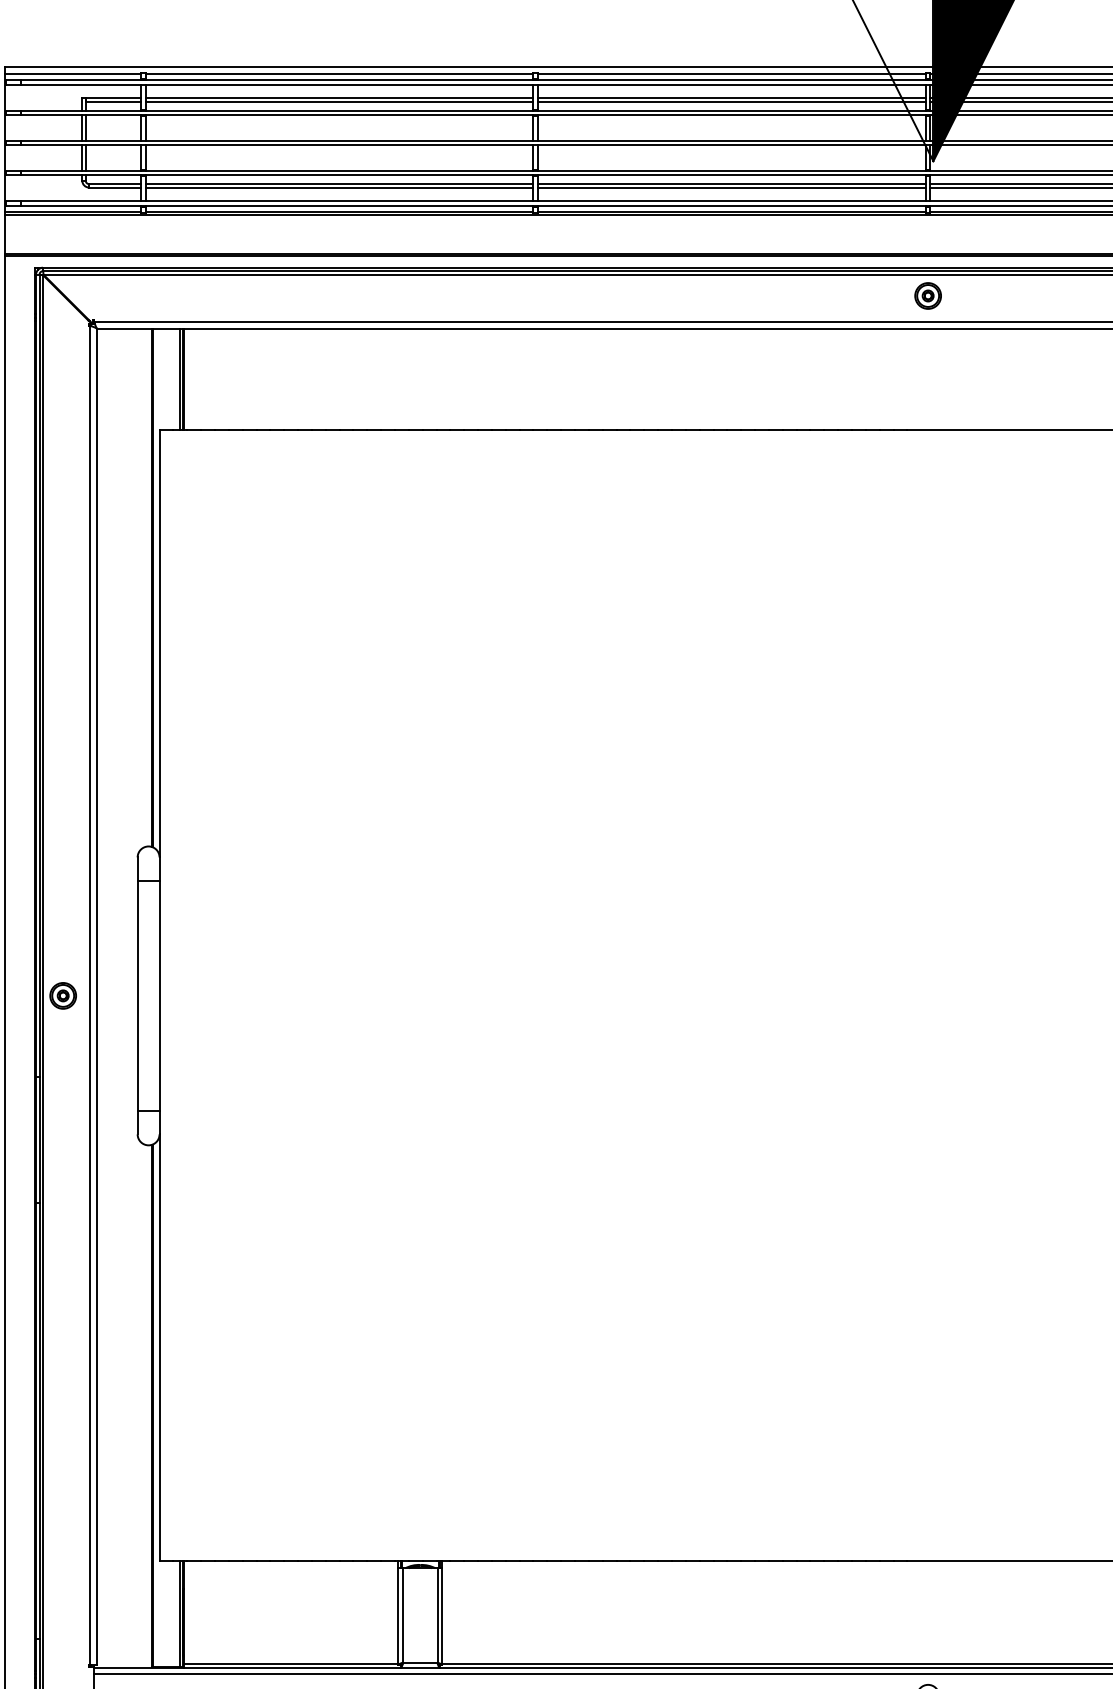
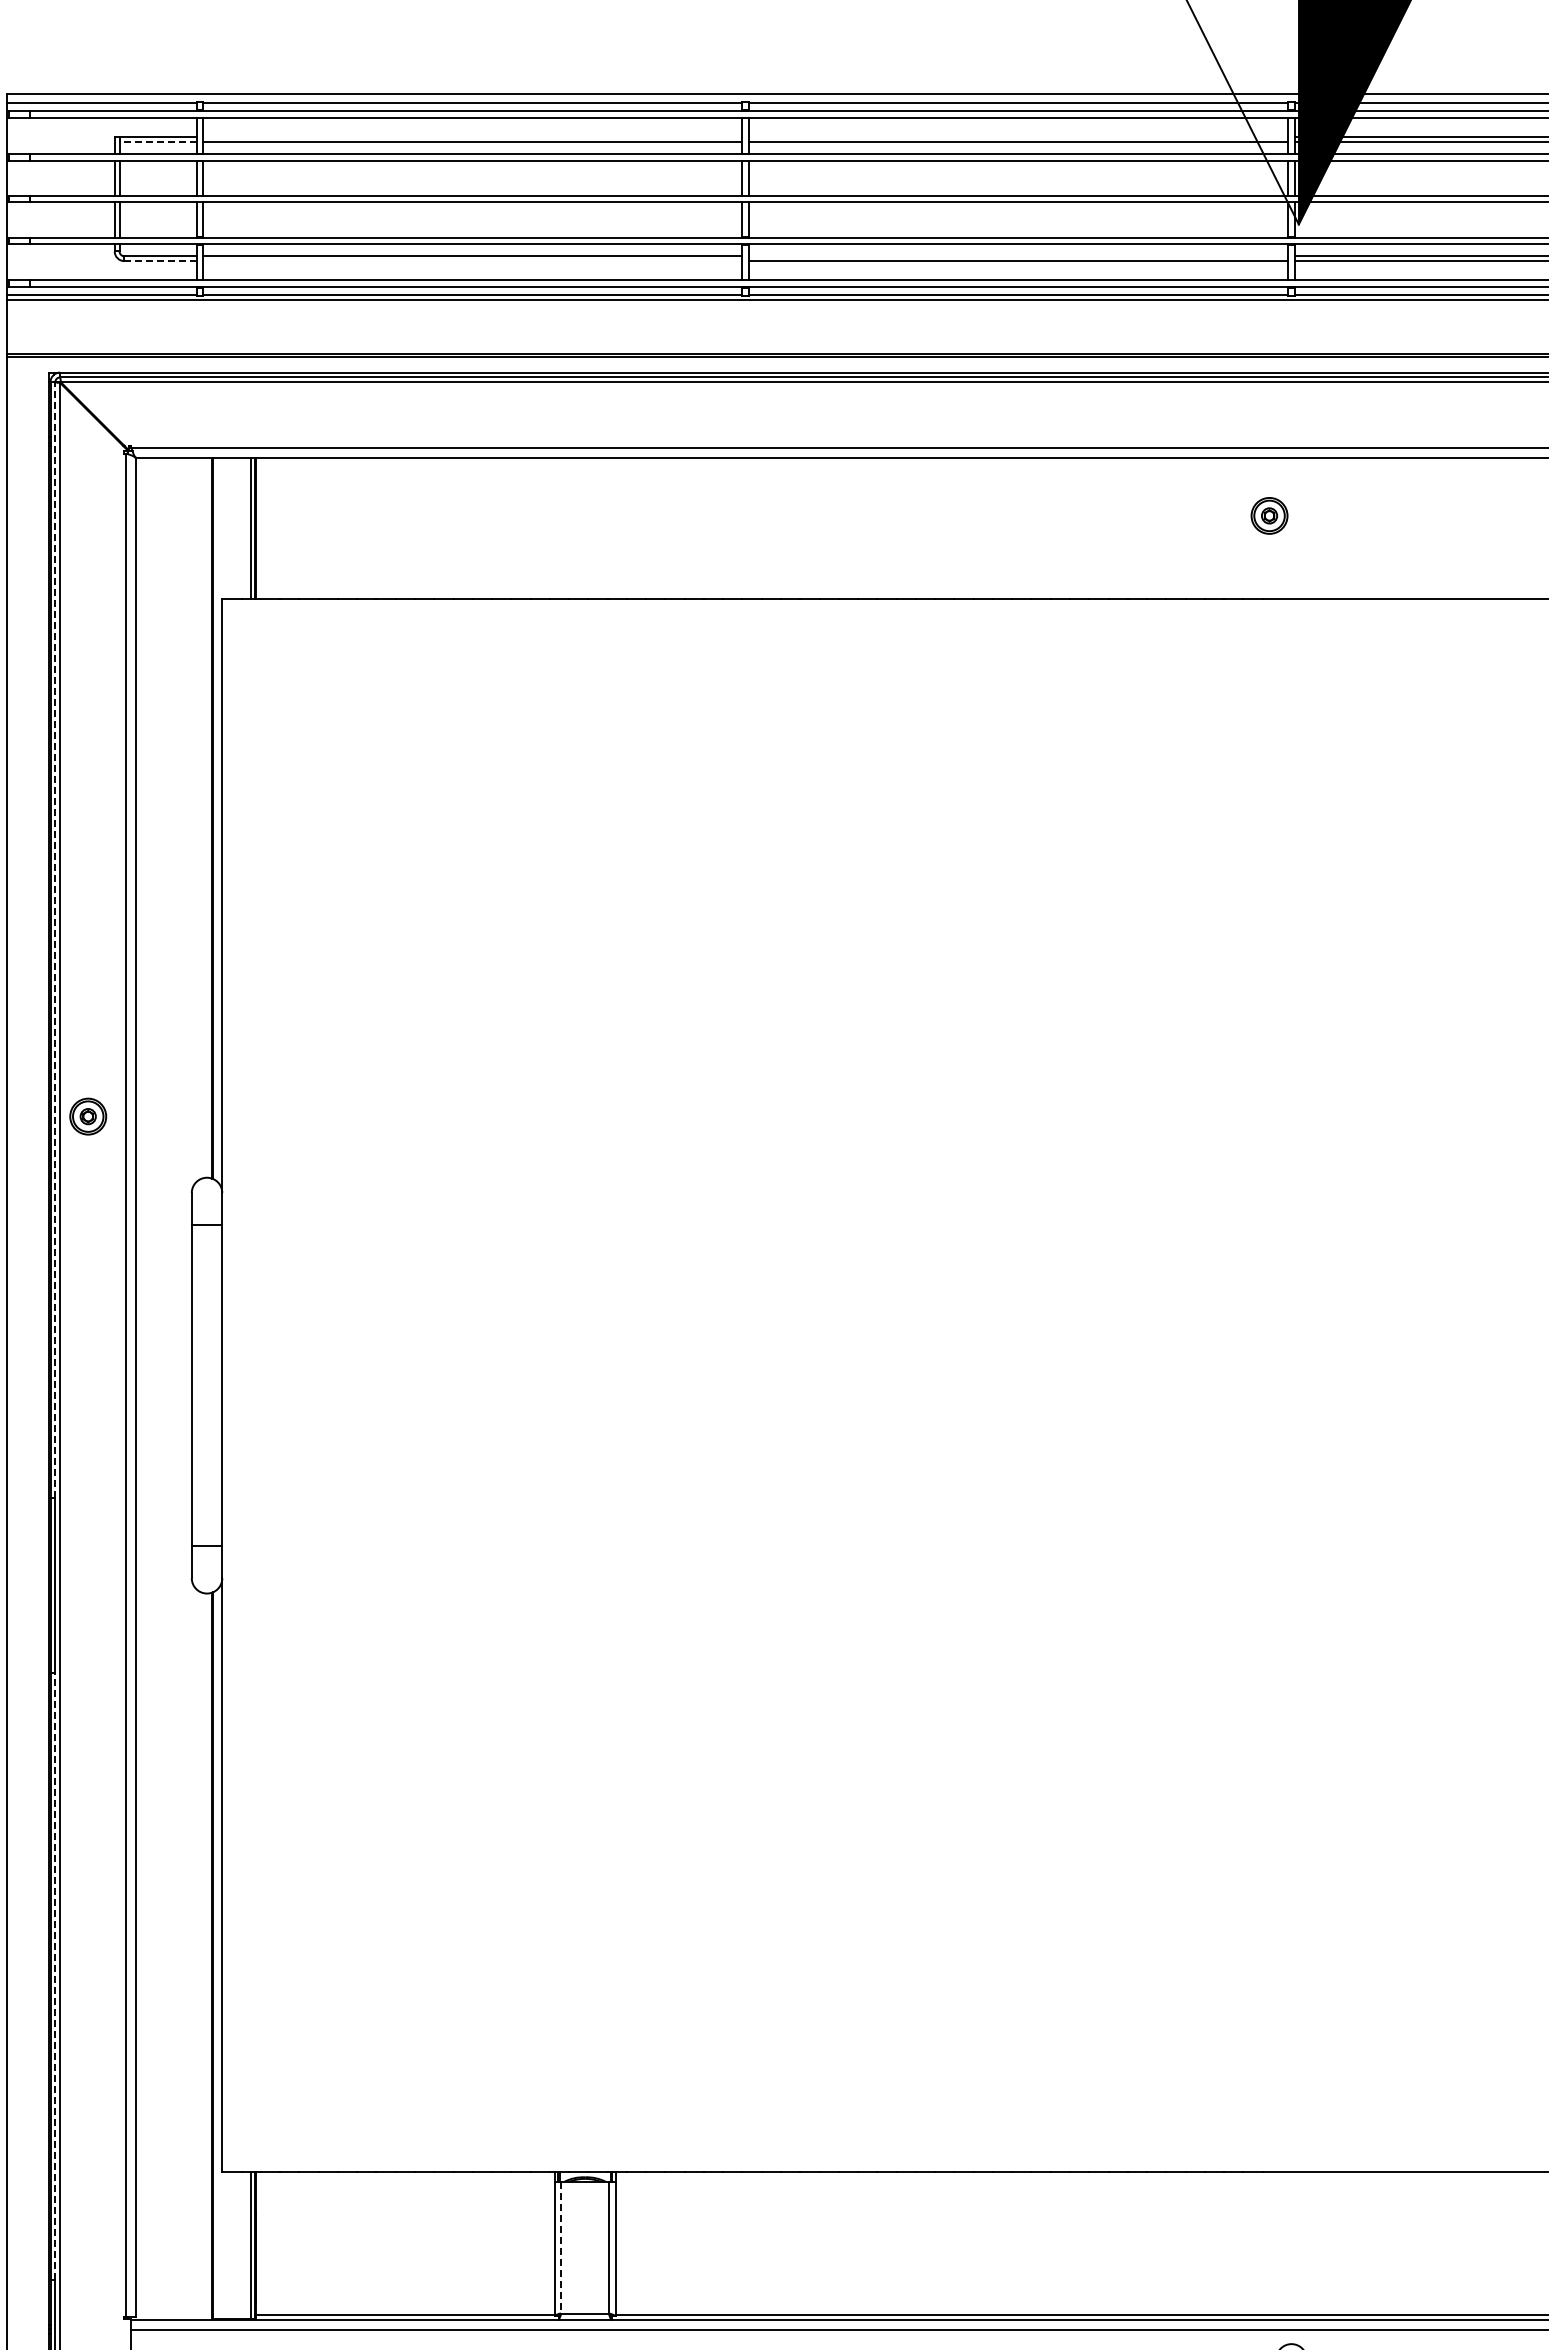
line: (339, 98) -> (472, 137), removed
line: (731, 98) -> (1018, 137), removed
line: (113, 101) -> (158, 141), solid -> dashed
line: (731, 184) -> (1018, 256), removed
line: (115, 187) -> (160, 261), solid -> dashed
line: (339, 187) -> (472, 261), removed
part: (928, 295) -> (1269, 515), moved
line: (39, 675) -> (55, 939), solid -> dashed
part: (63, 995) -> (88, 1116), moved
line: (39, 1420) -> (55, 1976), solid -> dashed
line: (403, 1615) -> (561, 2247), solid -> dashed

